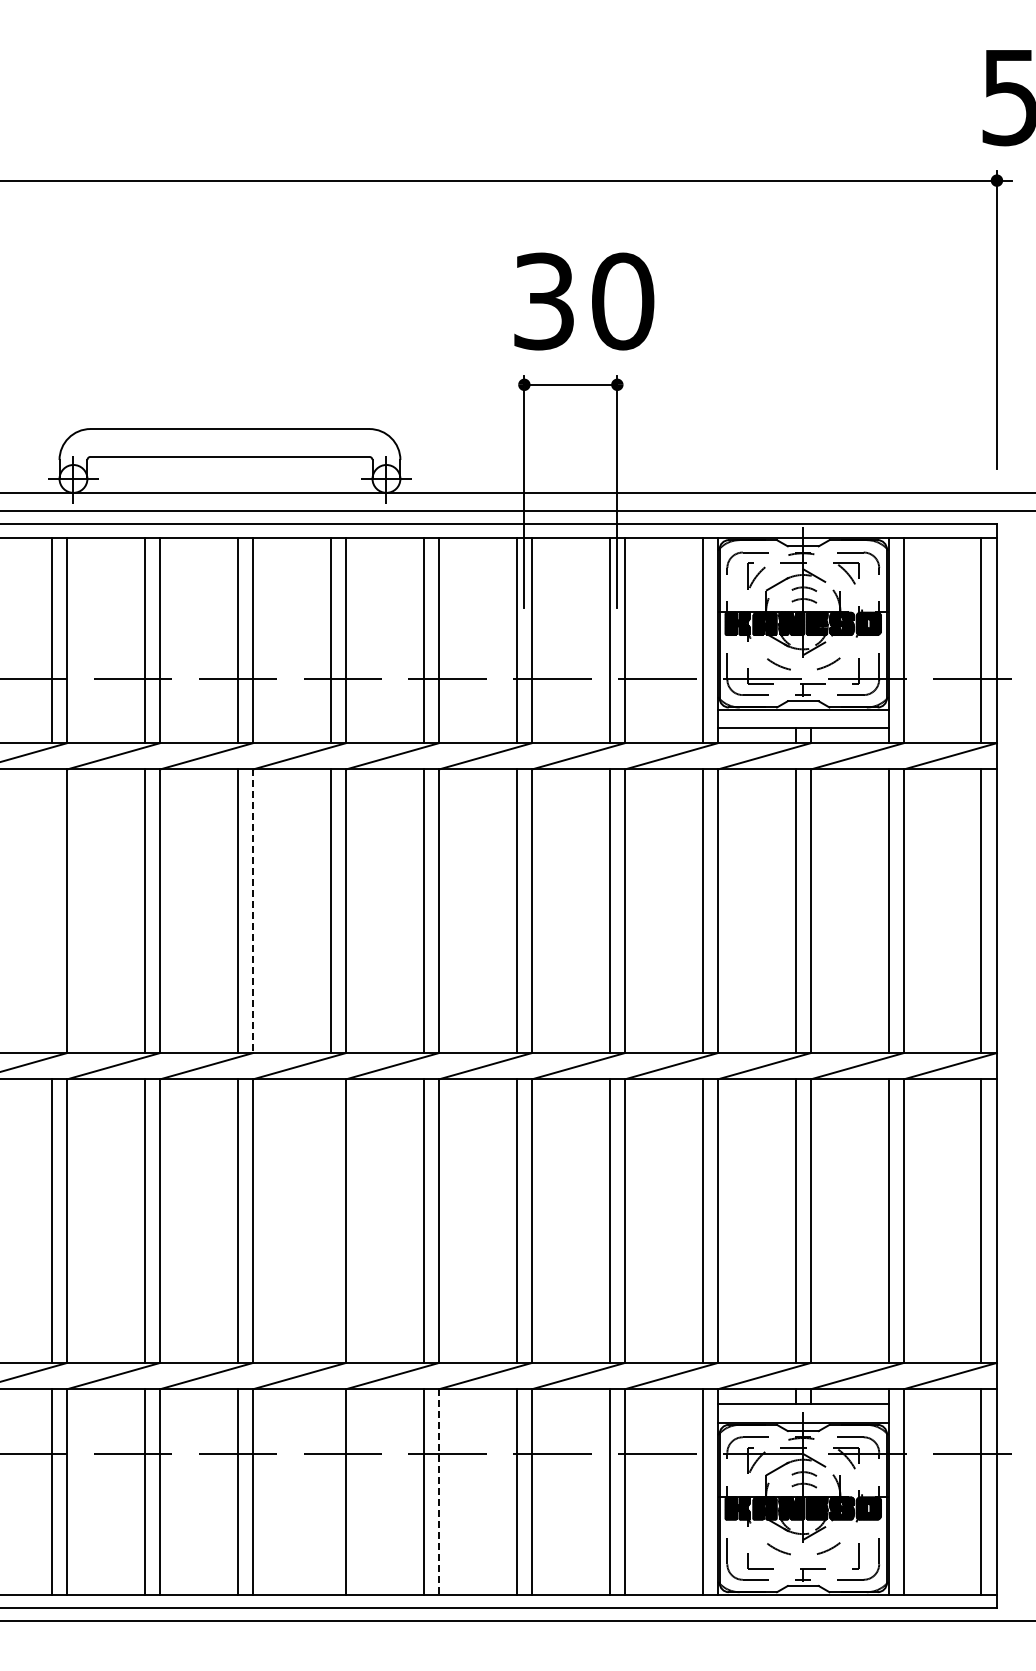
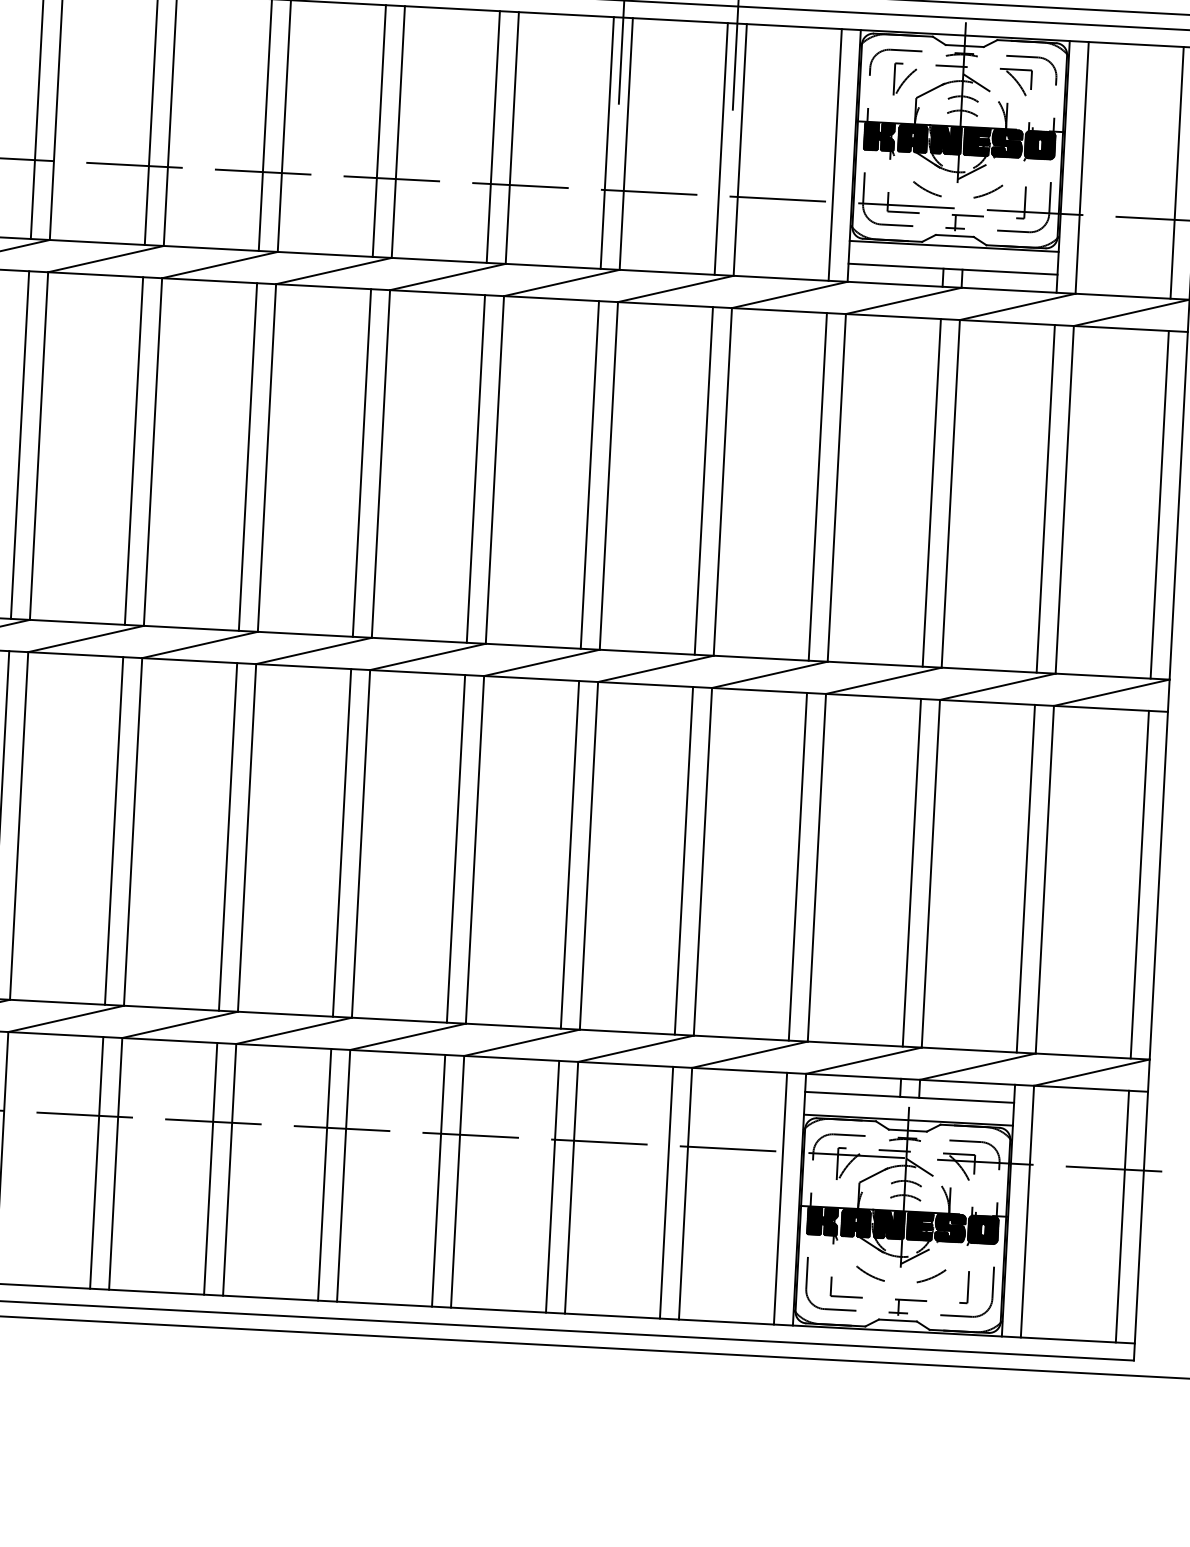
line: (51, 911) -> (19, 445), added
line: (253, 911) -> (267, 458), dashed -> solid
line: (330, 1220) -> (341, 842), added
line: (330, 1491) -> (324, 1174), added
line: (439, 1491) -> (458, 1181), dashed -> solid

